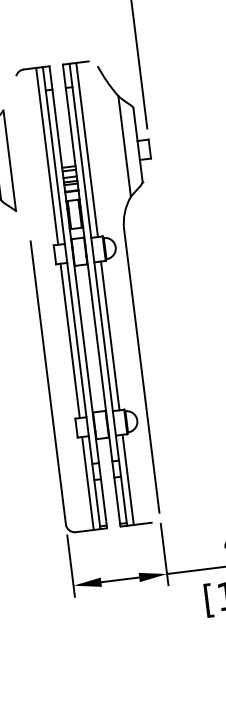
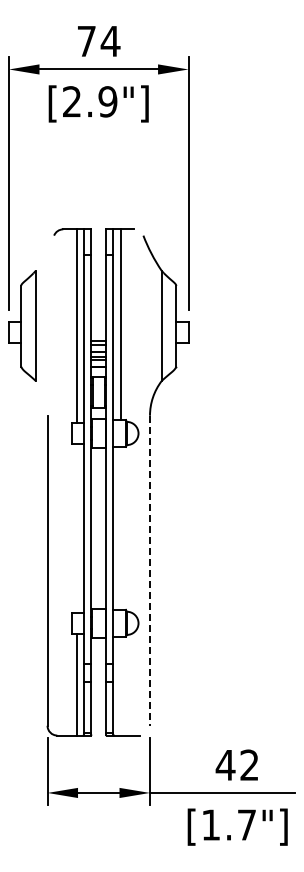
line: (109, 335) -> (120, 527), removed
line: (69, 340) -> (76, 527), removed
line: (142, 371) -> (150, 571), solid -> dashed
line: (127, 479) -> (120, 685), removed

